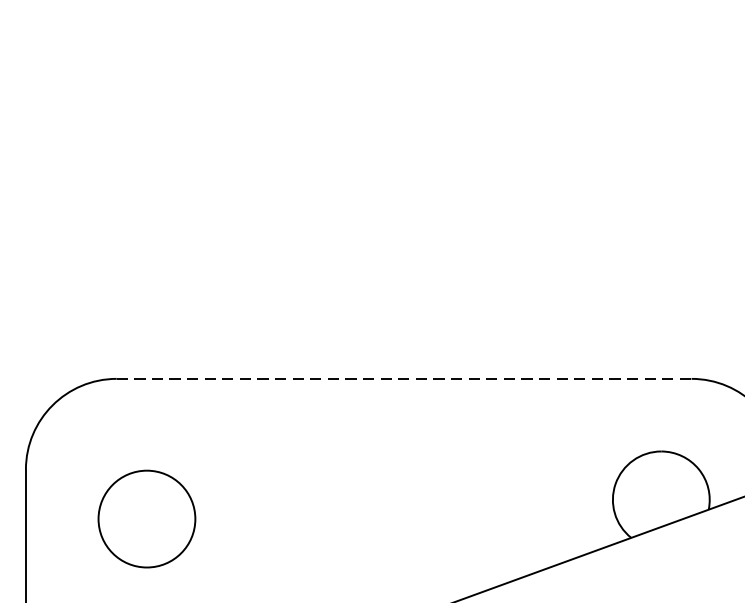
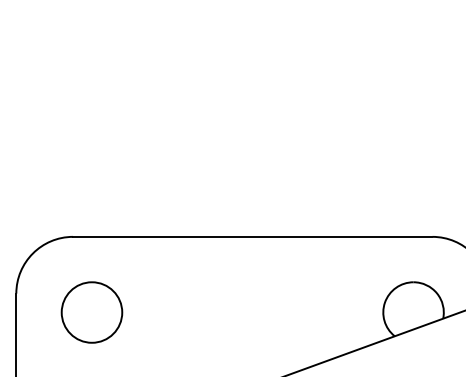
line: (403, 378) -> (252, 236), dashed -> solid
part: (146, 519) -> (91, 312), moved

